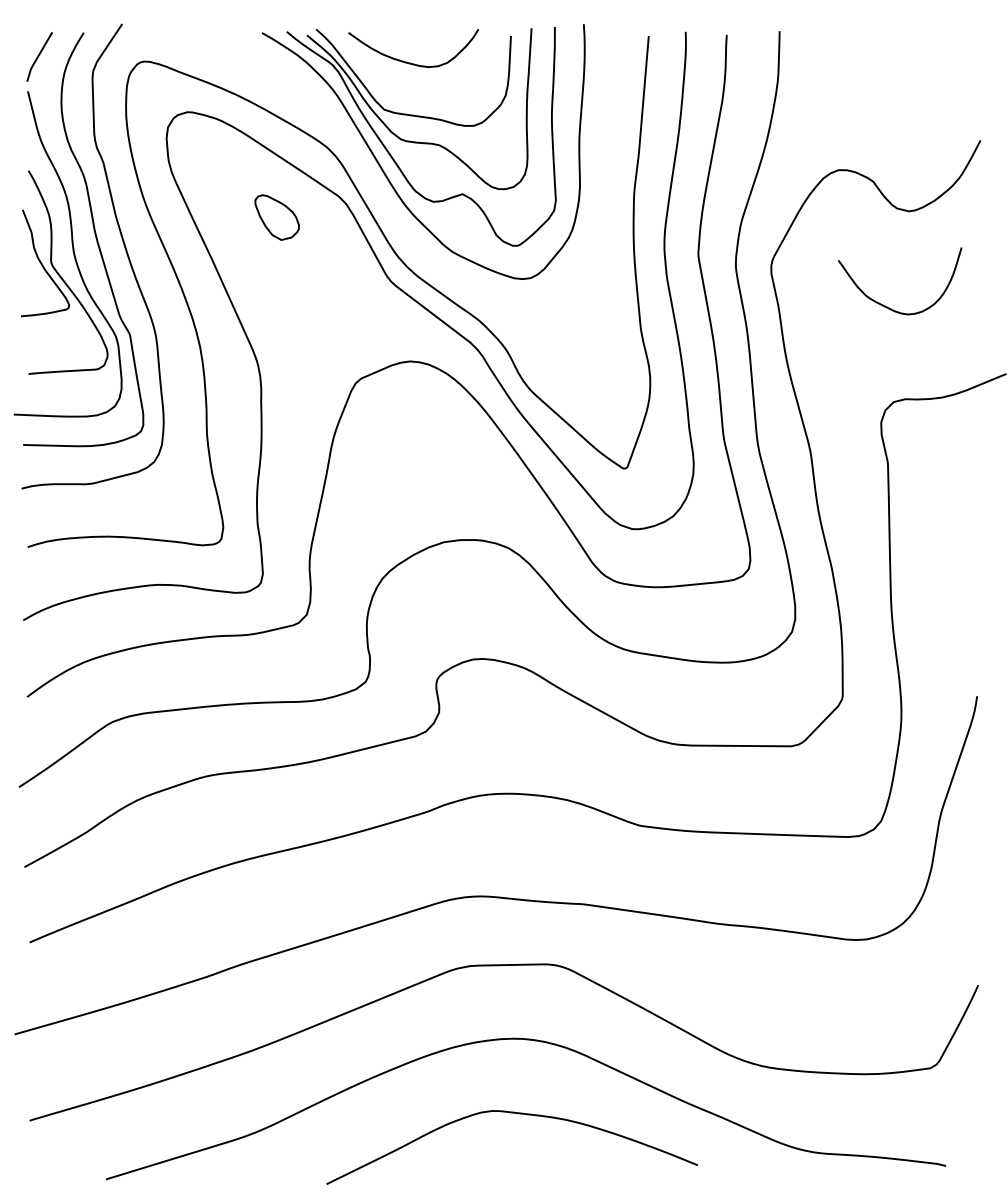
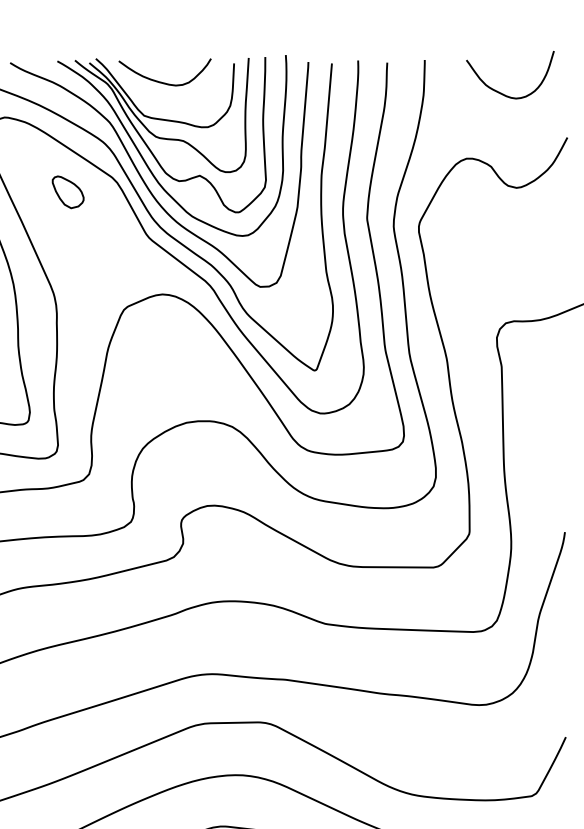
curve: (387, 206) -> (146, 184), added
curve: (887, 306) -> (501, 92), moved

